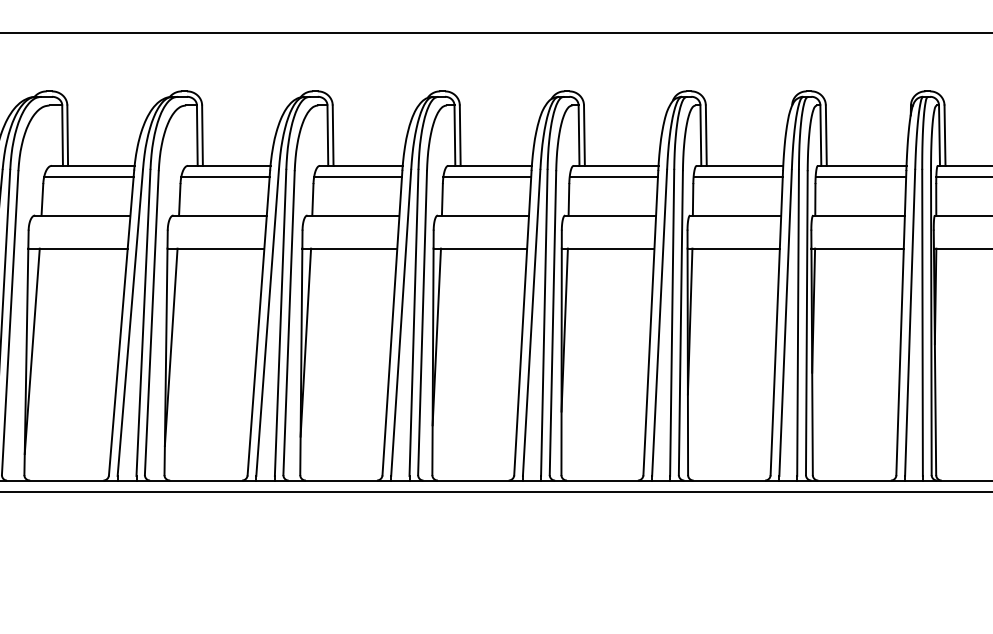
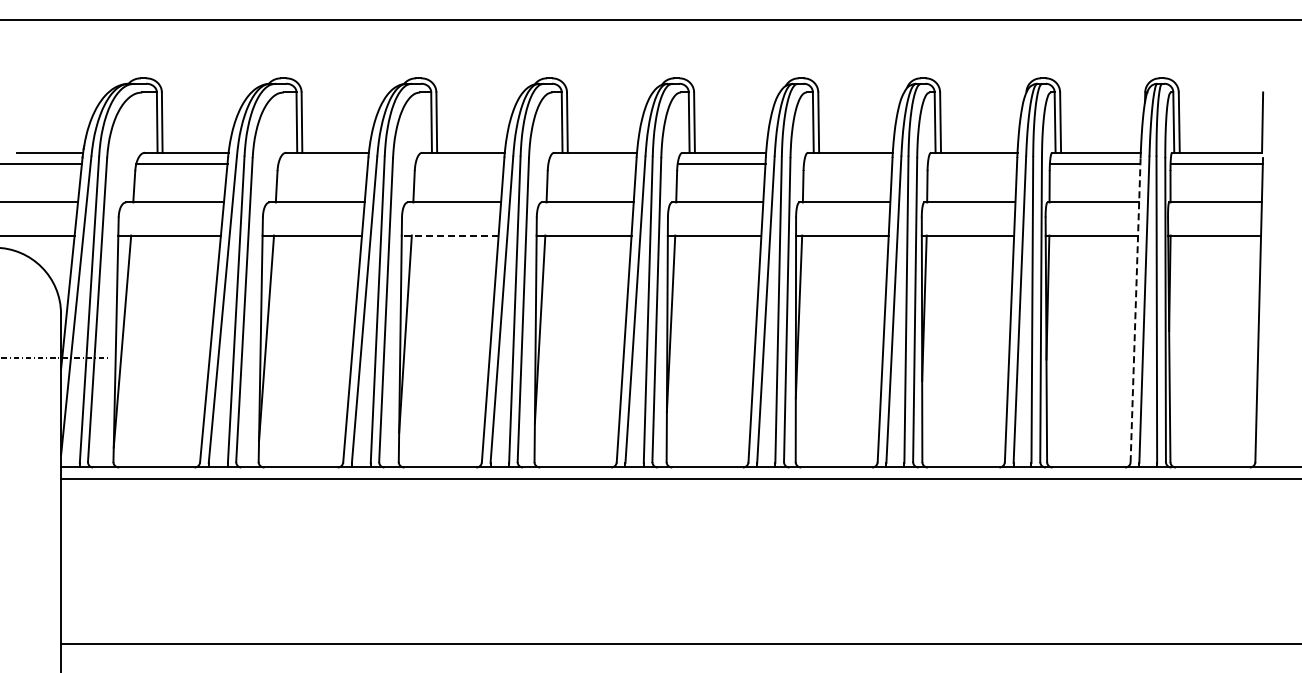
line: (88, 176) -> (322, 163), removed
line: (225, 176) -> (459, 163), removed
line: (358, 176) -> (592, 163), removed
line: (614, 176) -> (848, 163), removed
line: (738, 176) -> (972, 163), removed
line: (215, 248) -> (449, 235), solid -> dashed
line: (901, 322) -> (1135, 309), solid -> dashed

